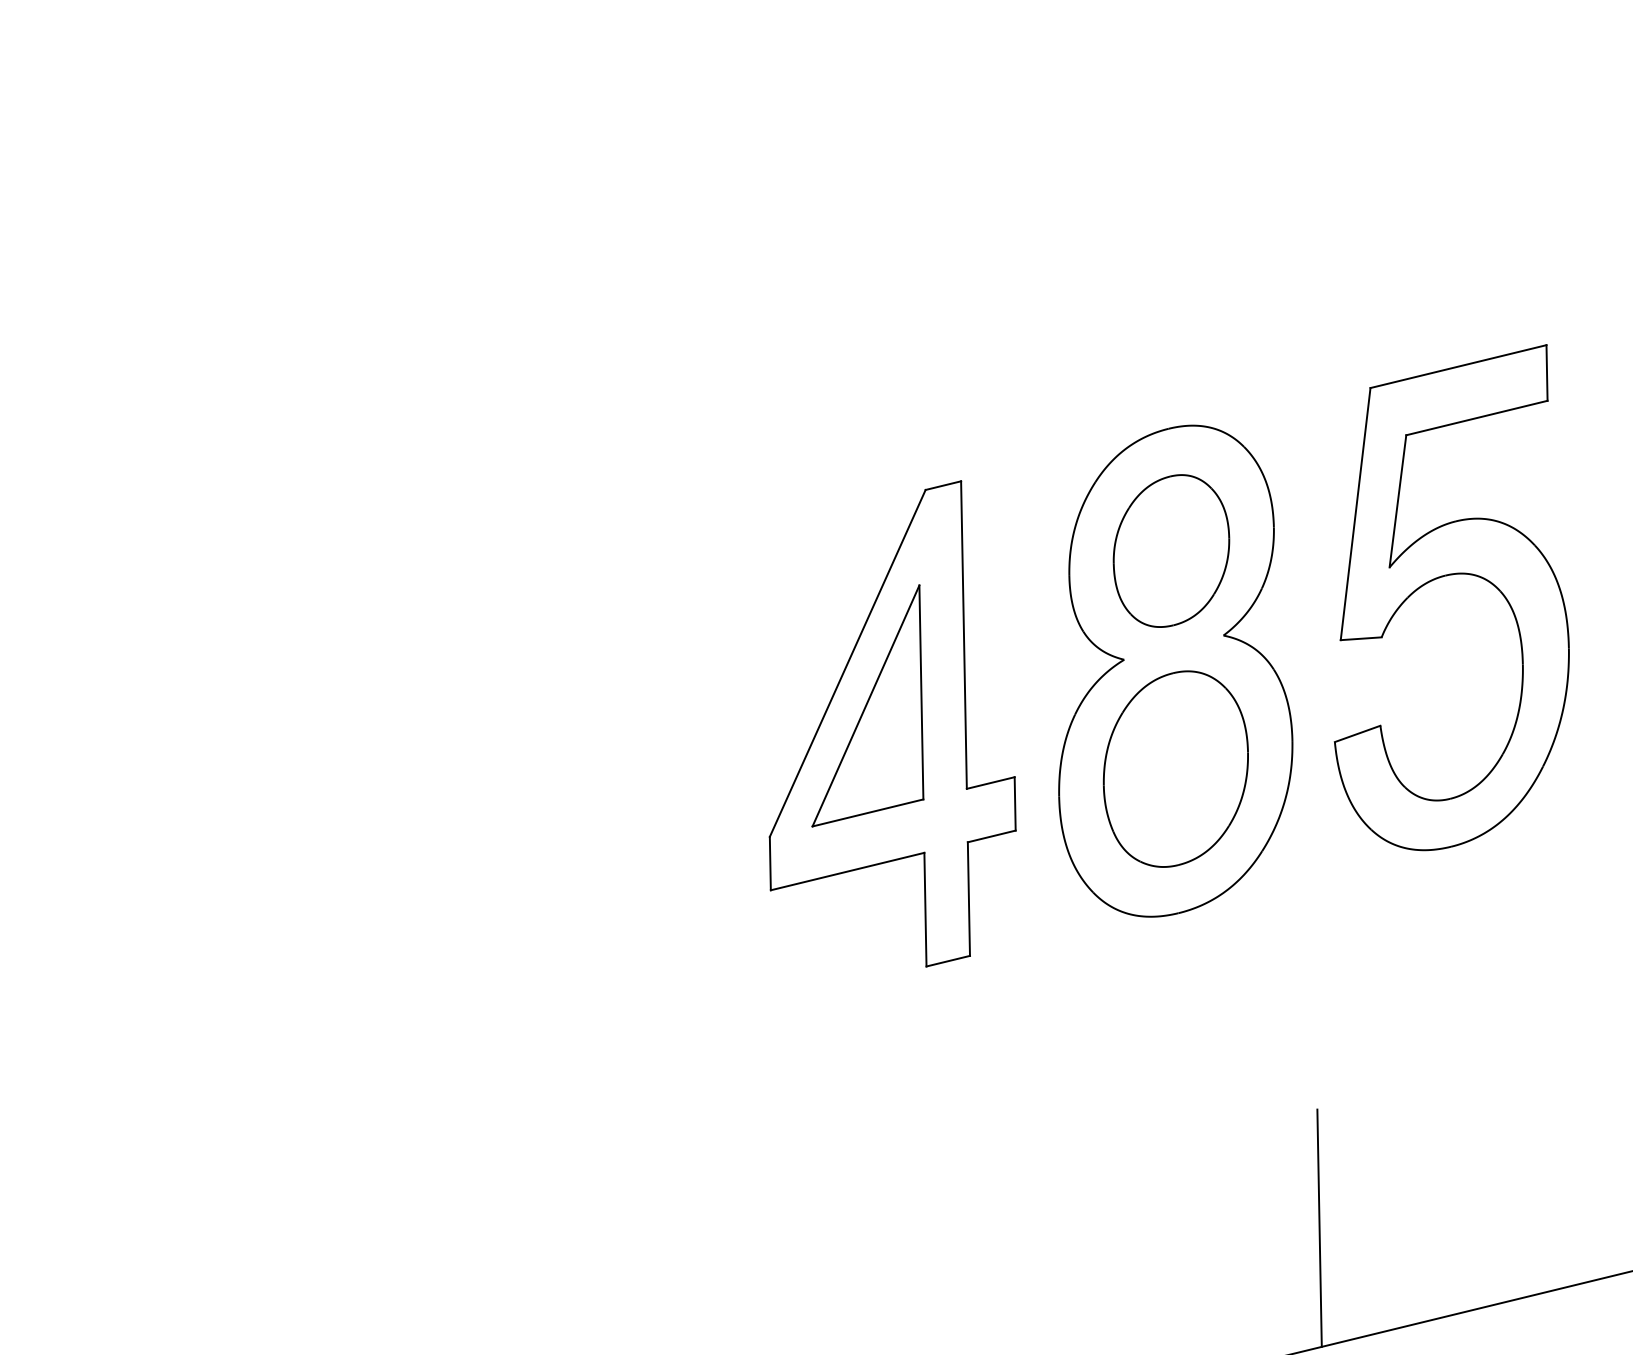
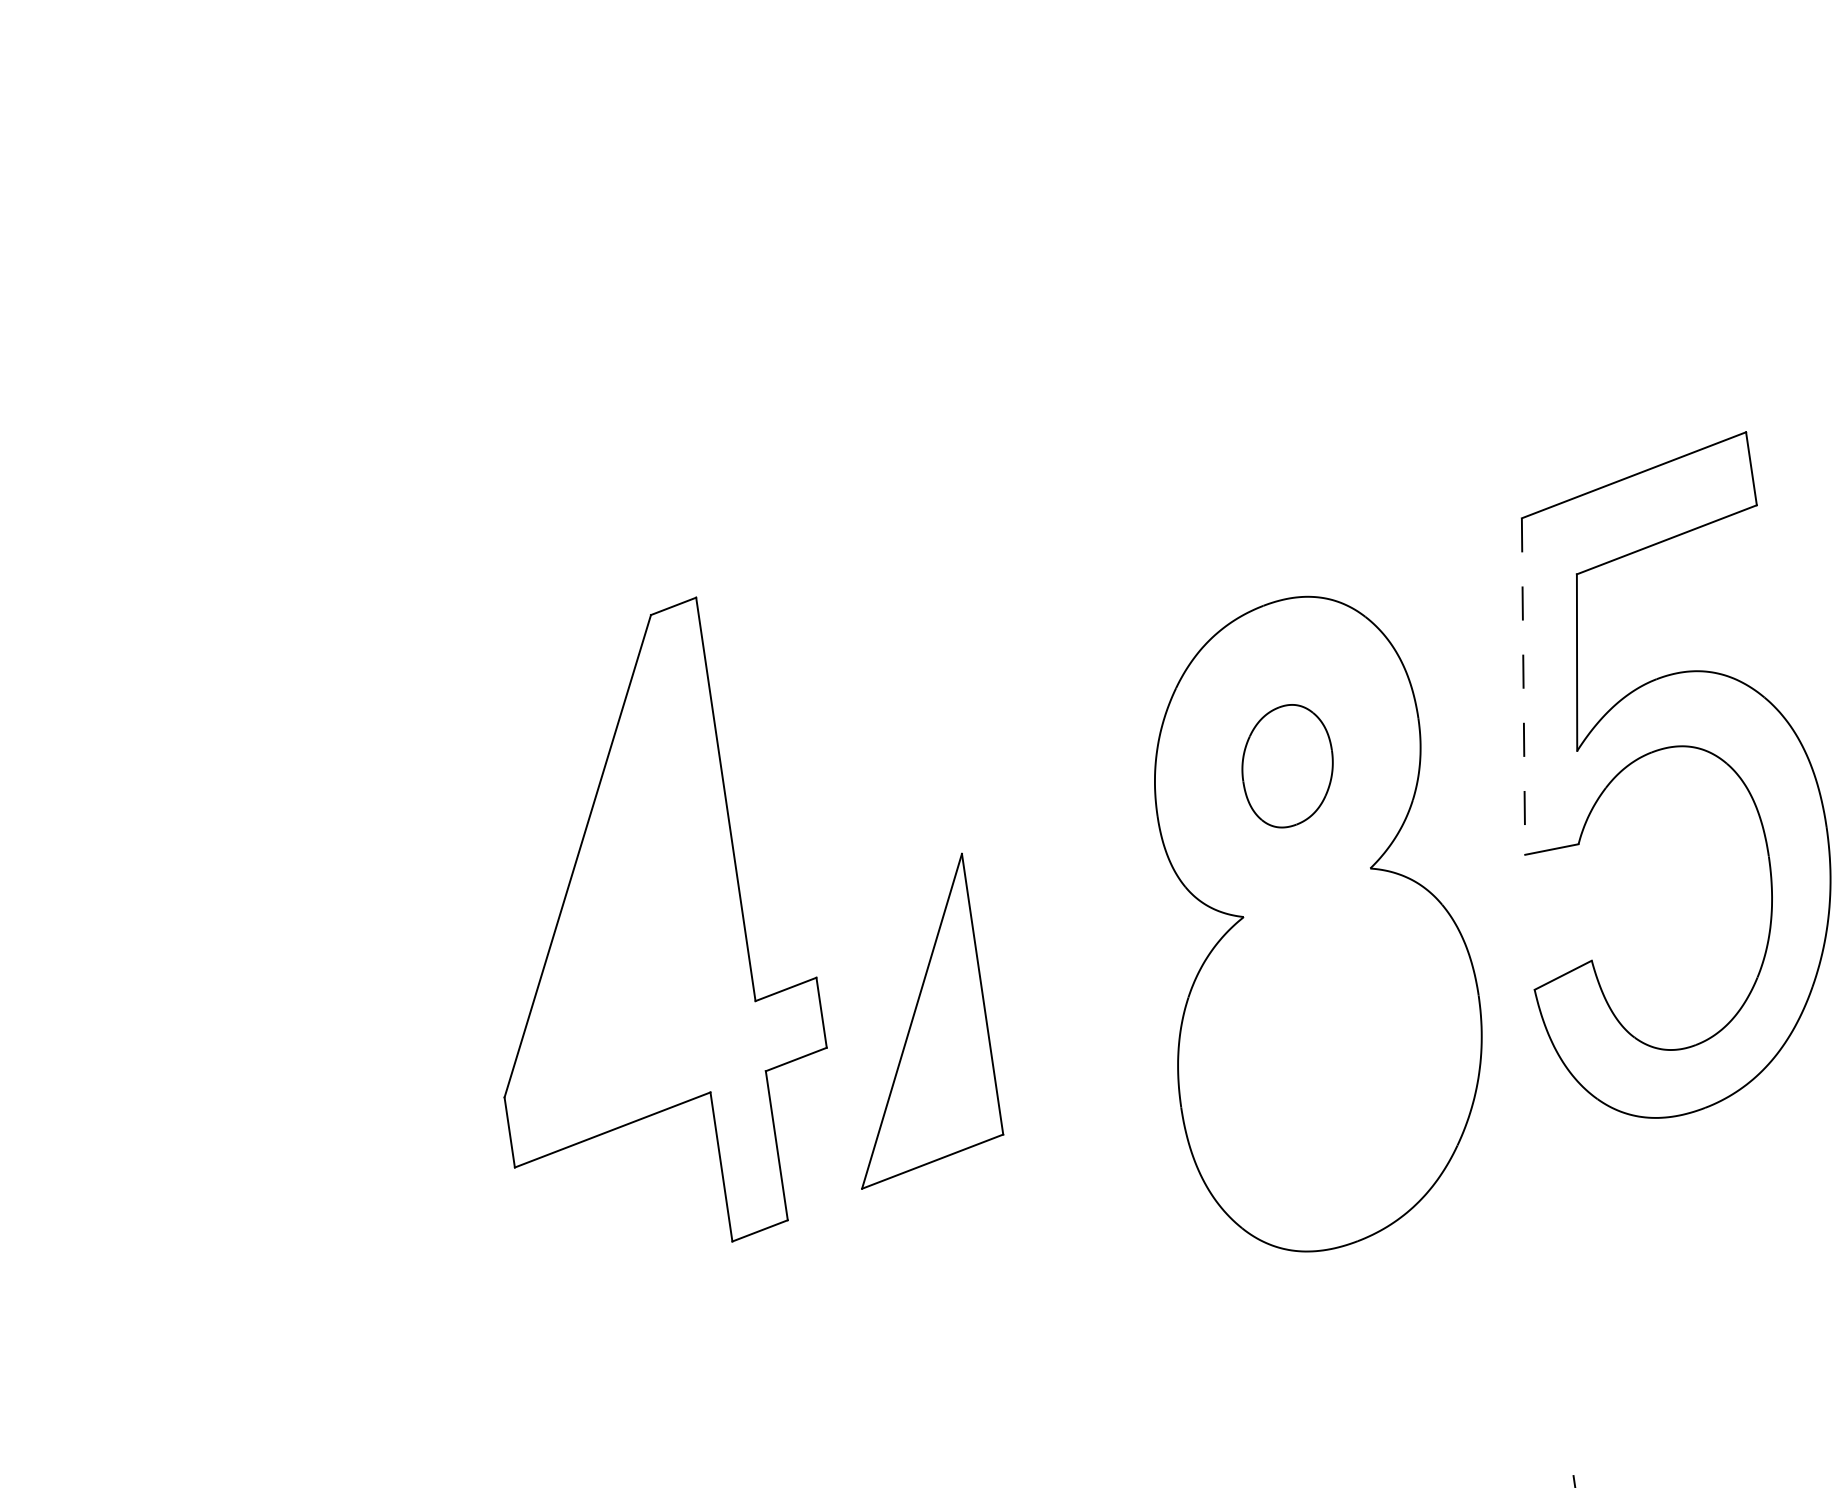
line: (1355, 514) -> (1523, 687), solid -> dashed
part: (1171, 550) -> (1287, 765), size x0.6
part: (892, 723) -> (646, 927), moved
part: (1175, 768) -> (1329, 1051), removed

